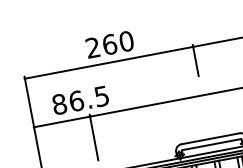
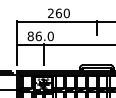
text: (101, 96) -> (50, 36), 86.5 -> 86.0

